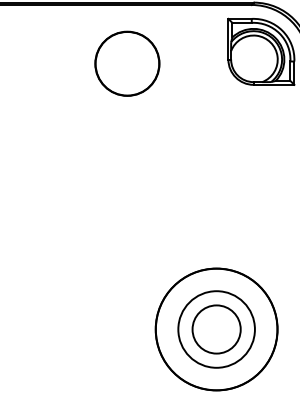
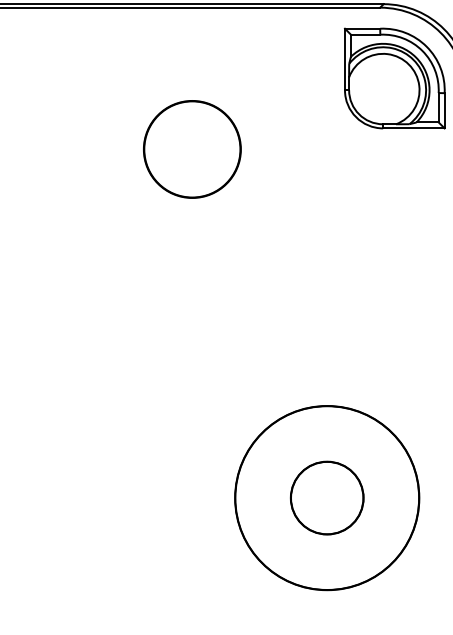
circle: (127, 63) -> (192, 149), moved
circle: (216, 329) -> (326, 498), size x0.62

